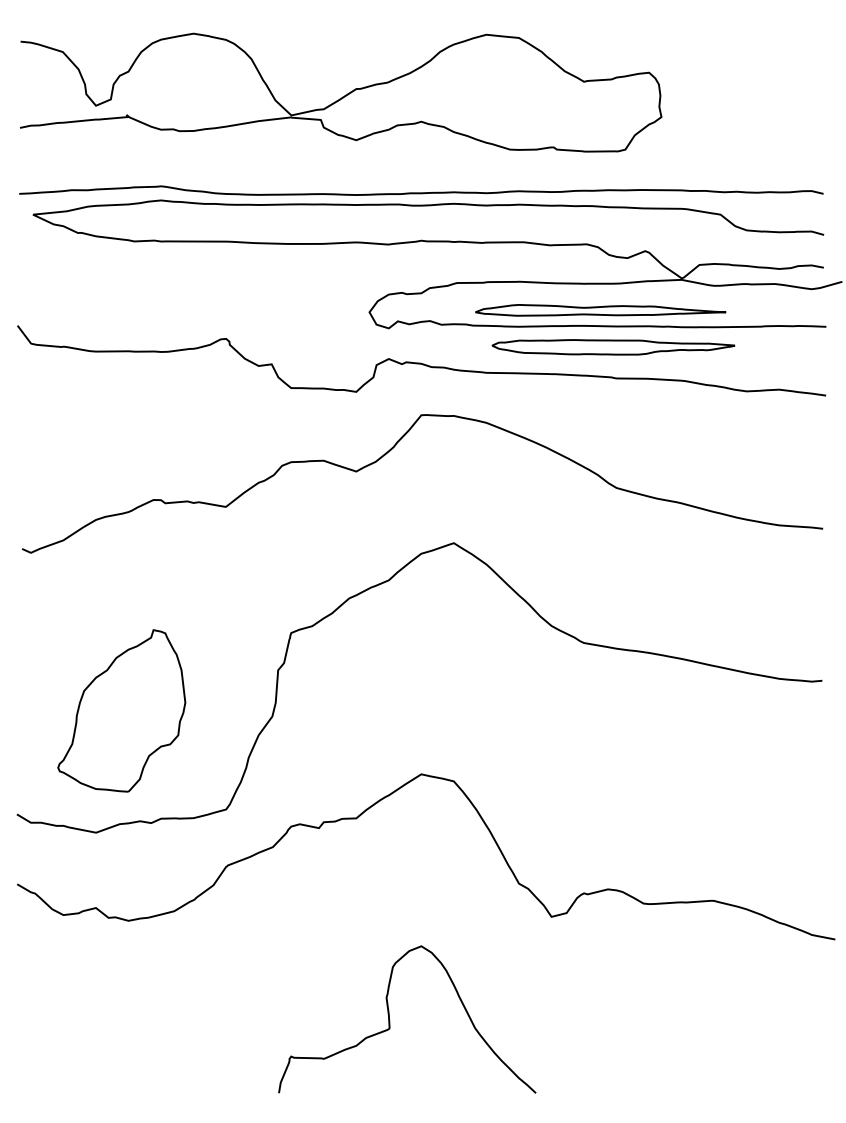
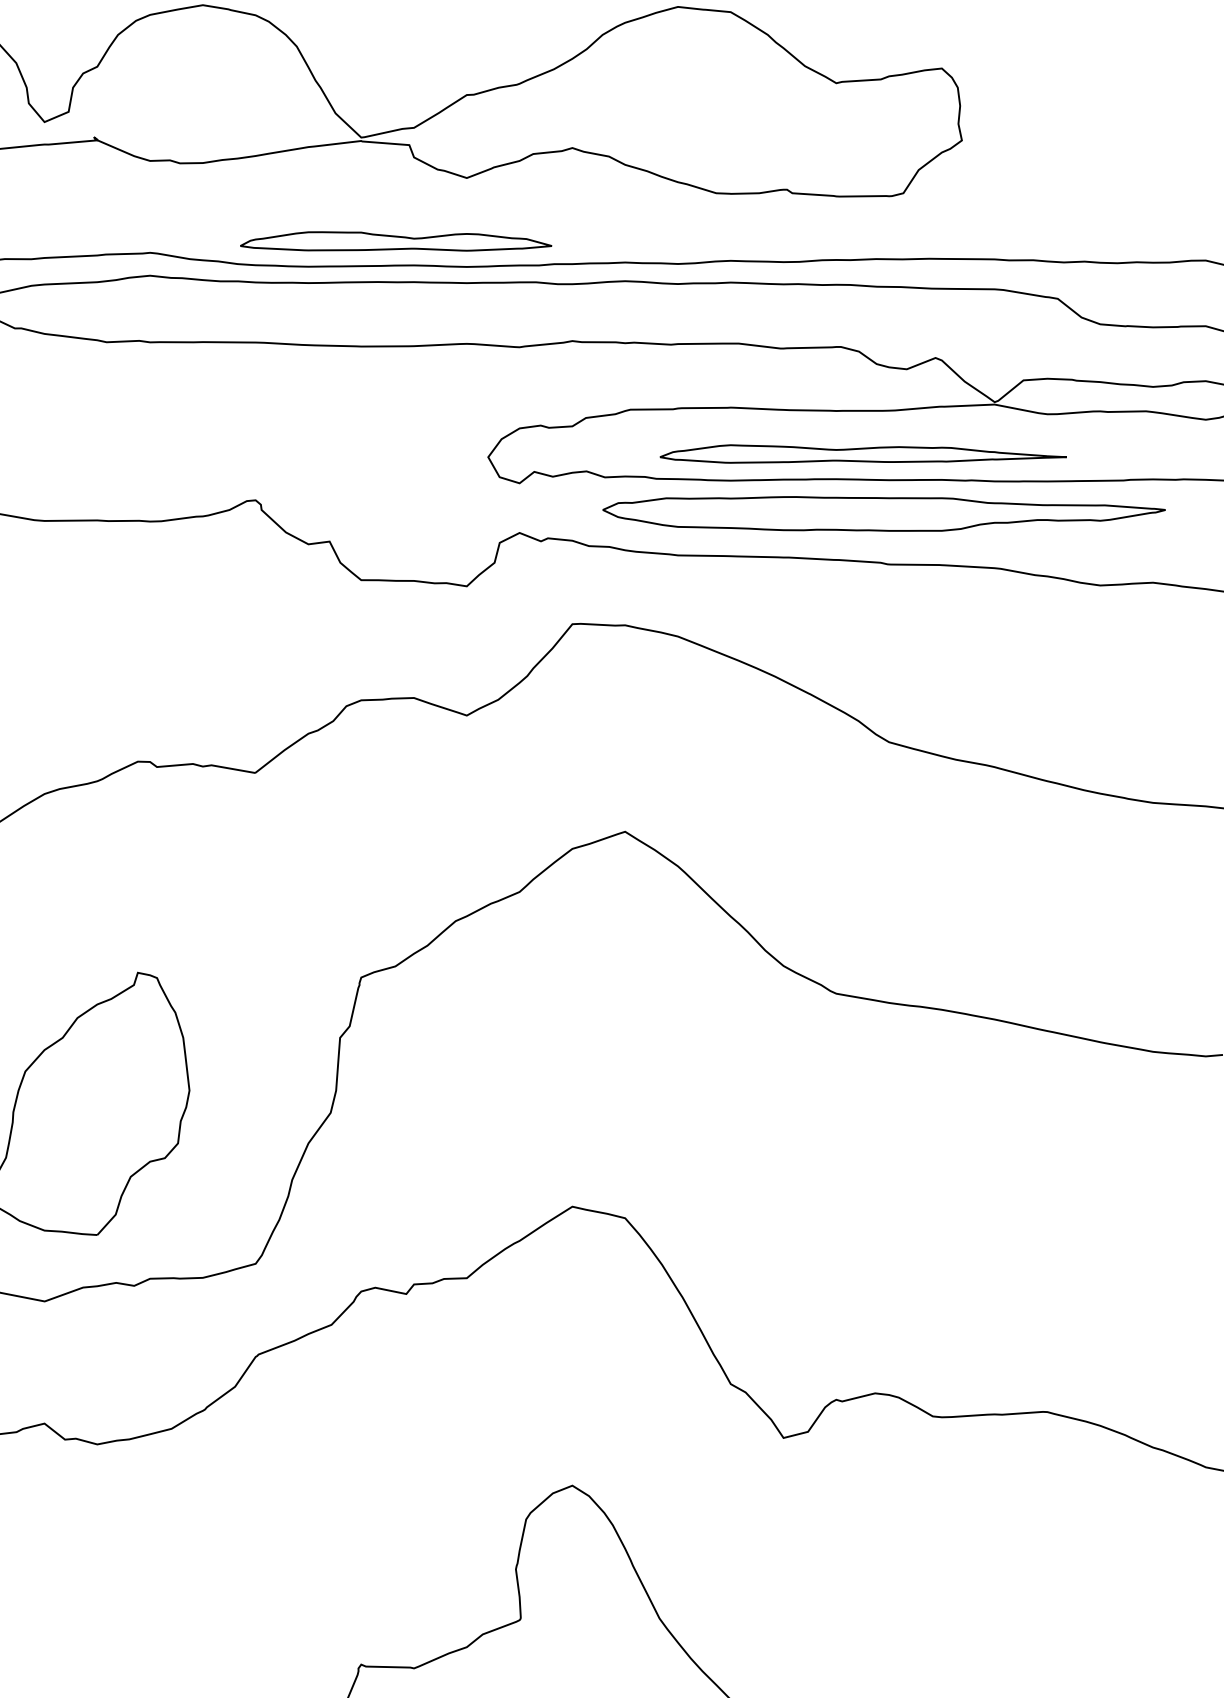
part: (312, 178) -> (395, 240), added
part: (613, 347) -> (884, 514), size x1.43

